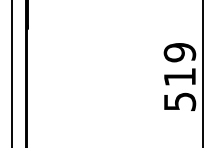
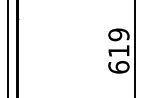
text: (179, 100) -> (118, 66), 519 -> 619

